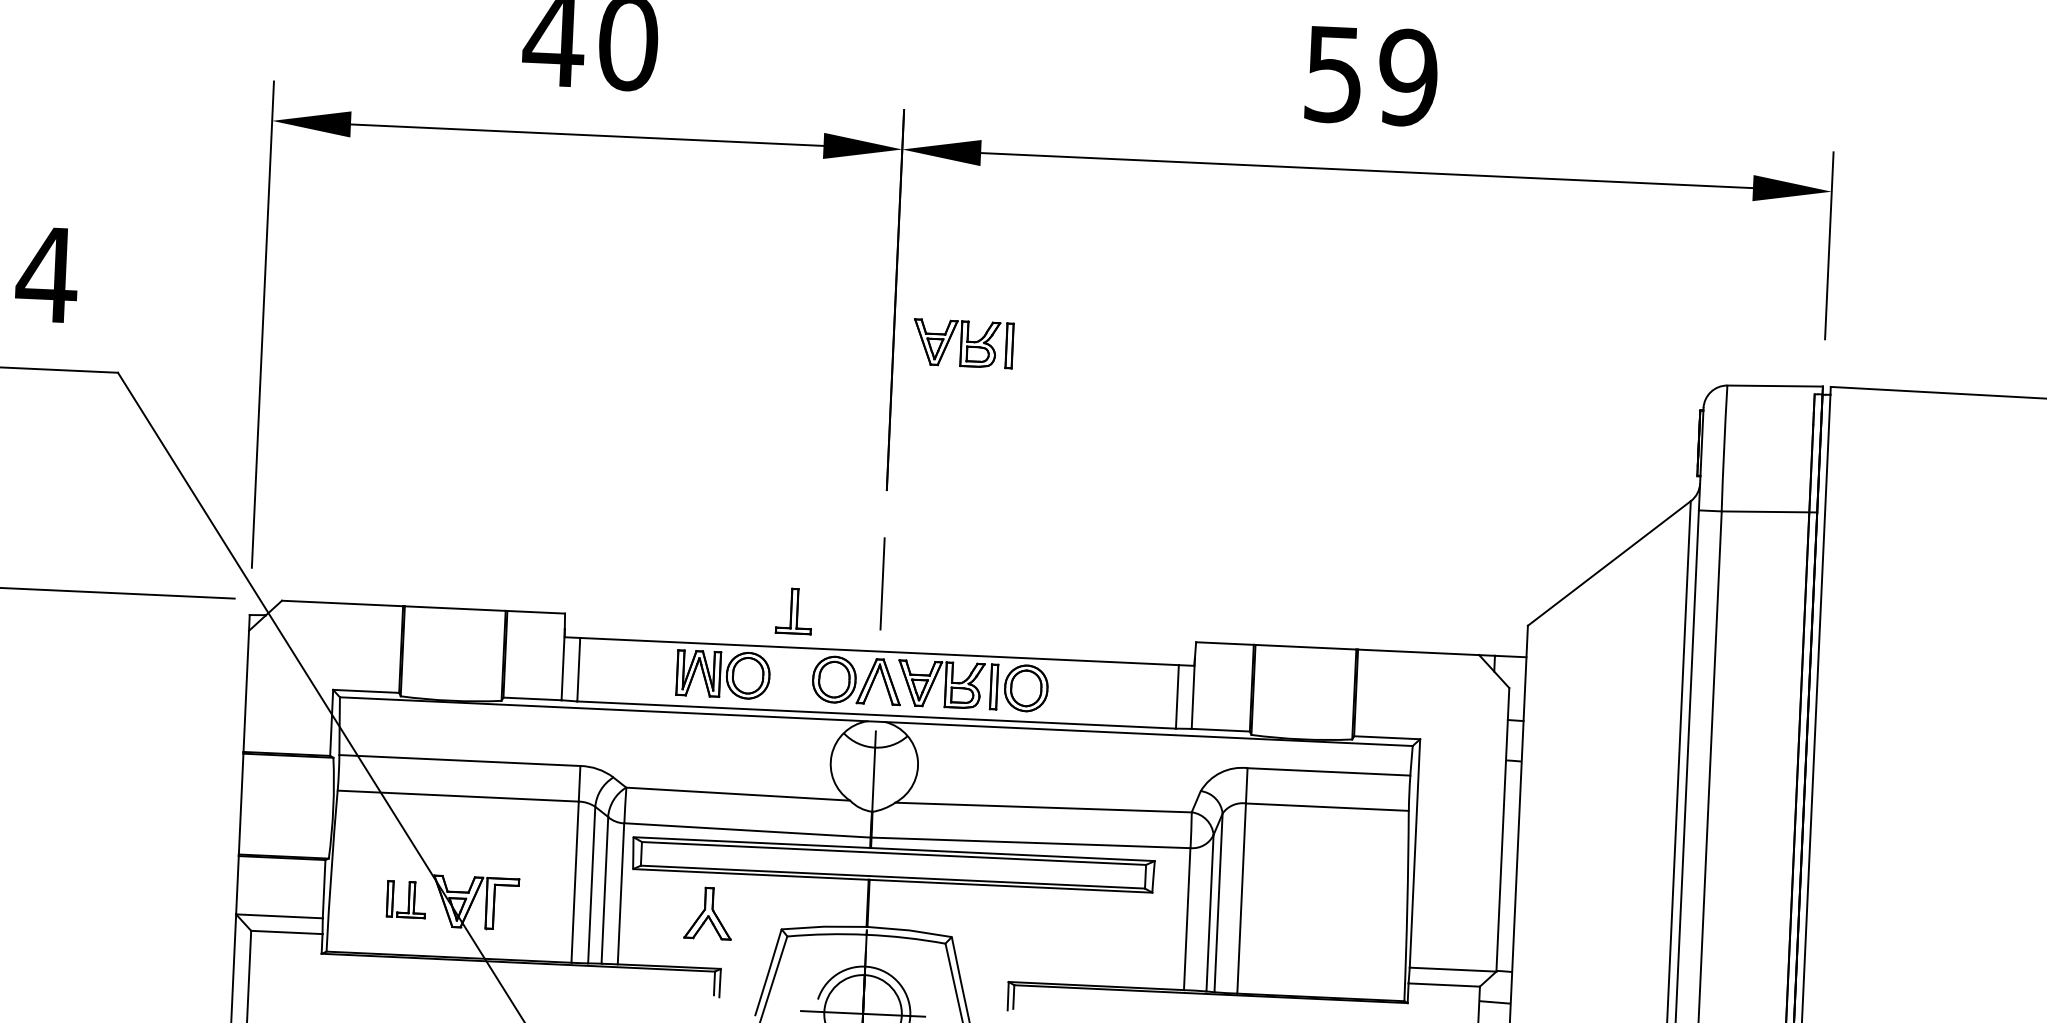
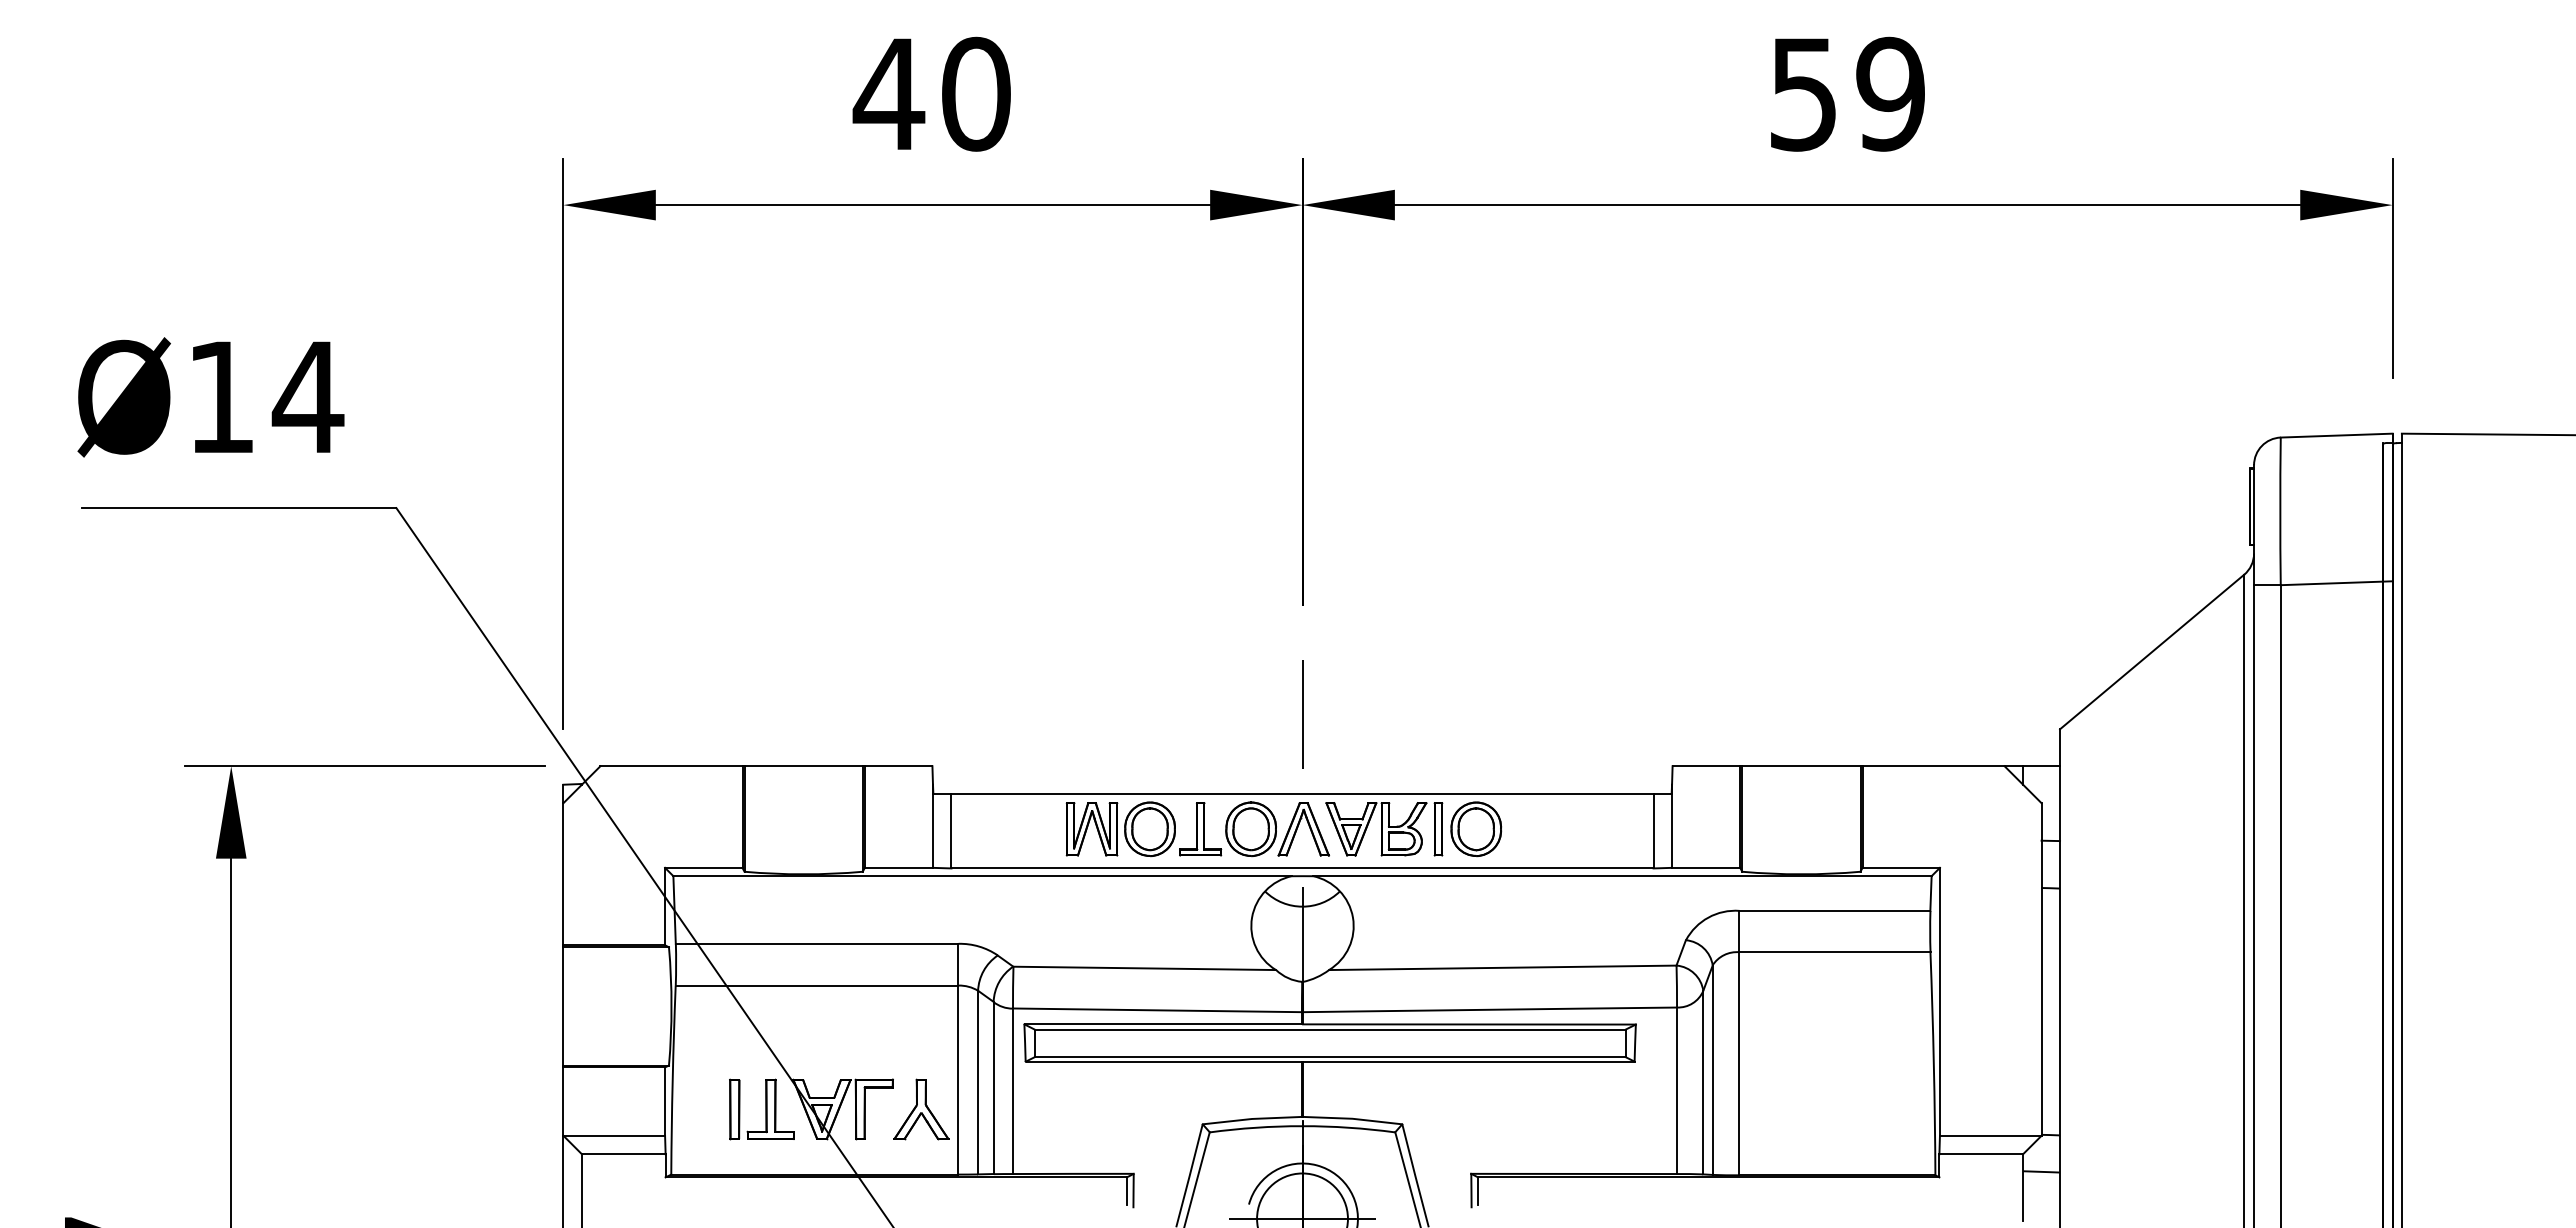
part: (963, 343) -> (1384, 429), removed
part: (794, 611) -> (1200, 829), moved
part: (406, 899) -> (761, 1109), size x1.43
part: (708, 913) -> (921, 1109), moved

